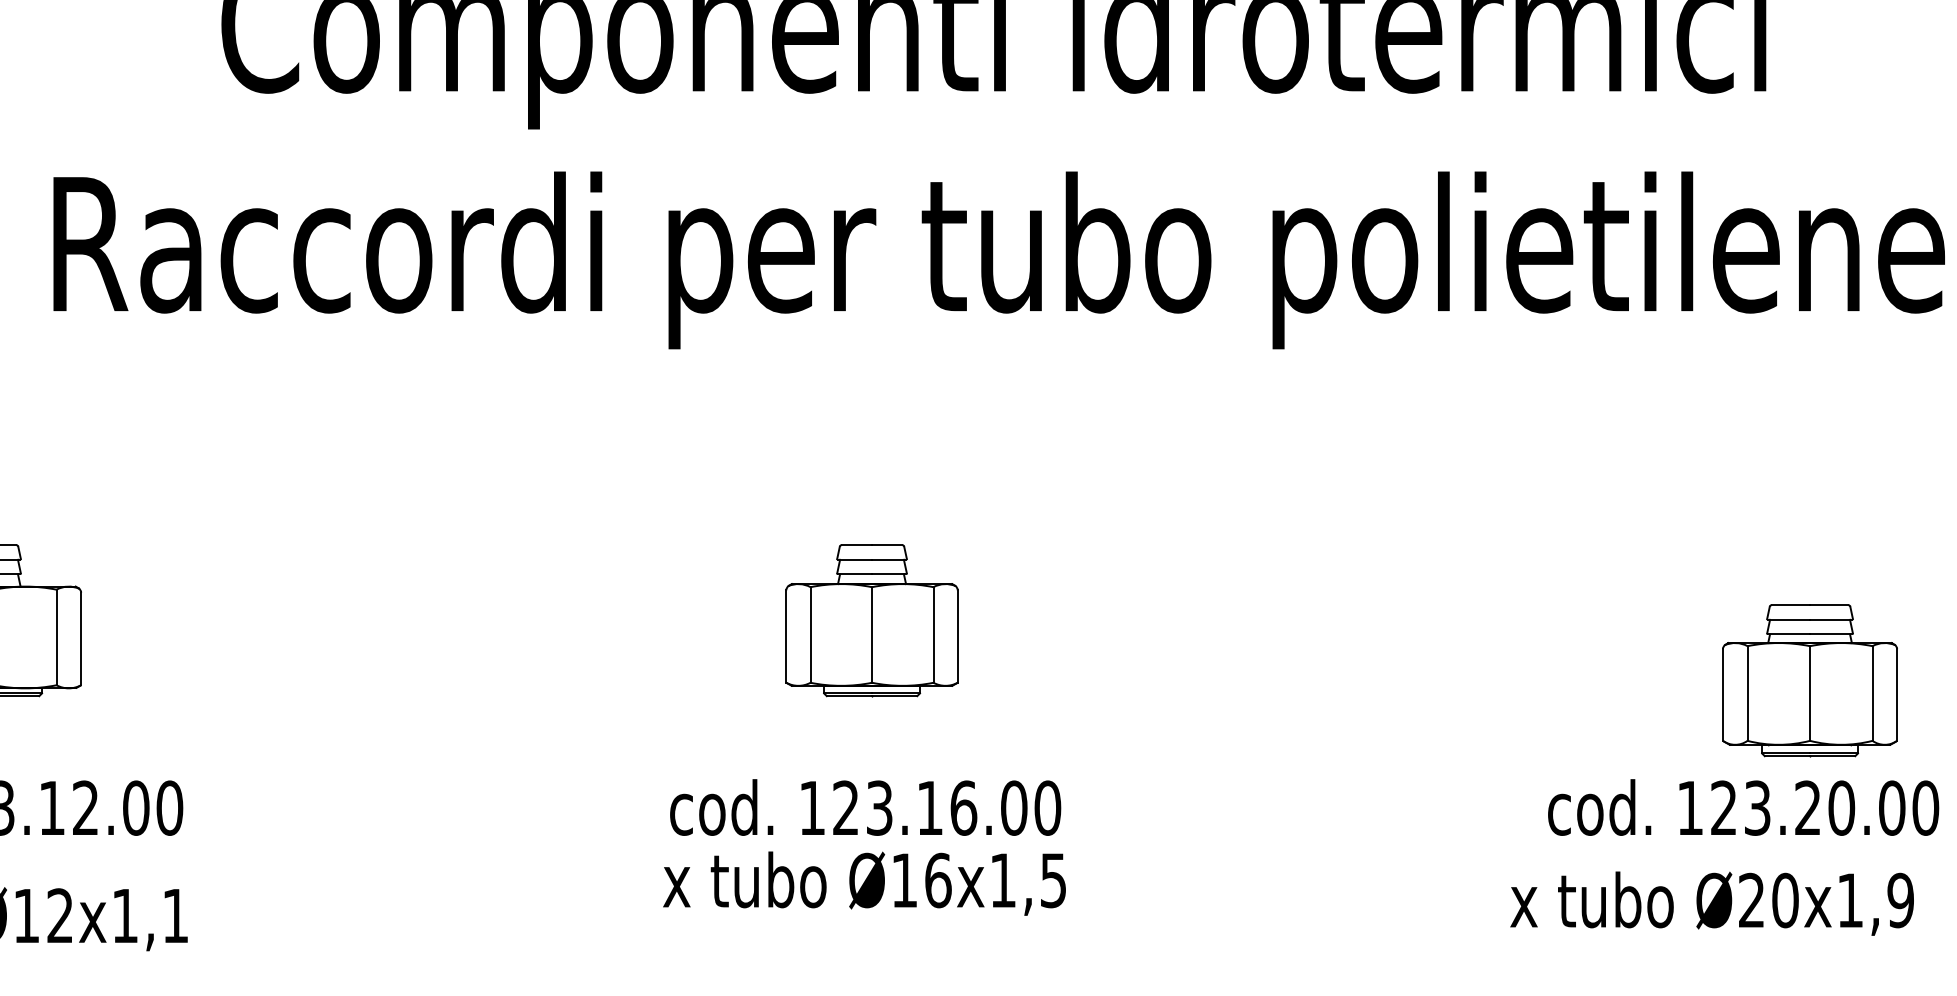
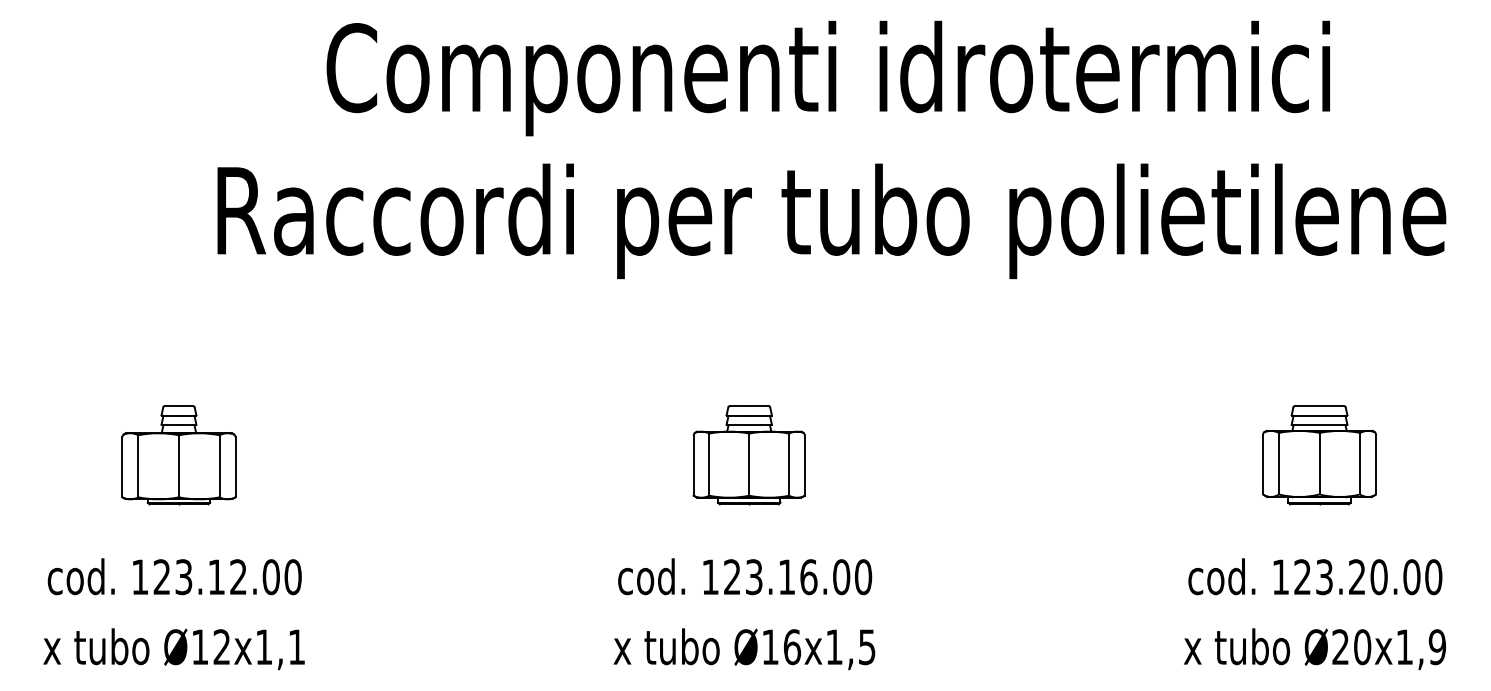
part: (1809, 680) -> (1319, 455), moved
text: (864, 884) -> (744, 649), moved
text: (1711, 904) -> (1314, 649), moved

